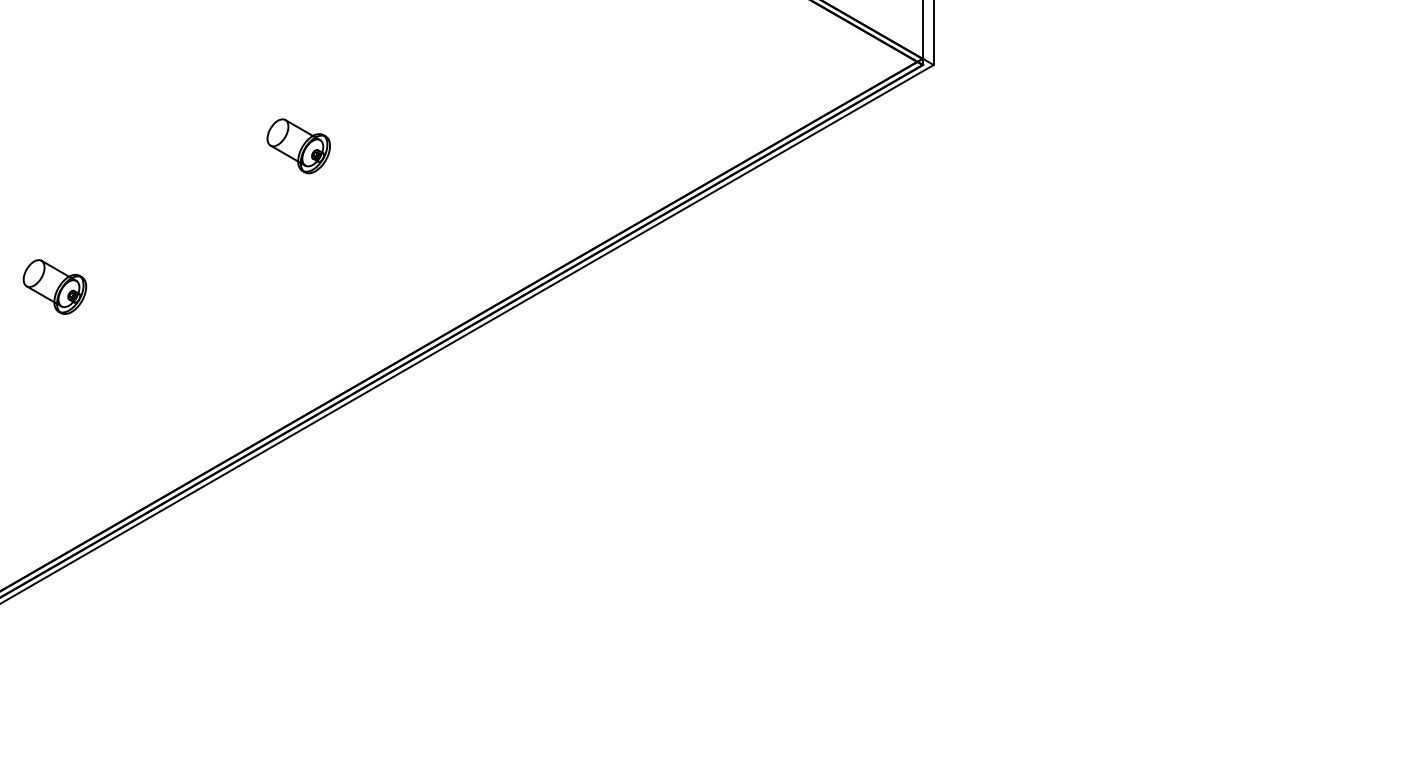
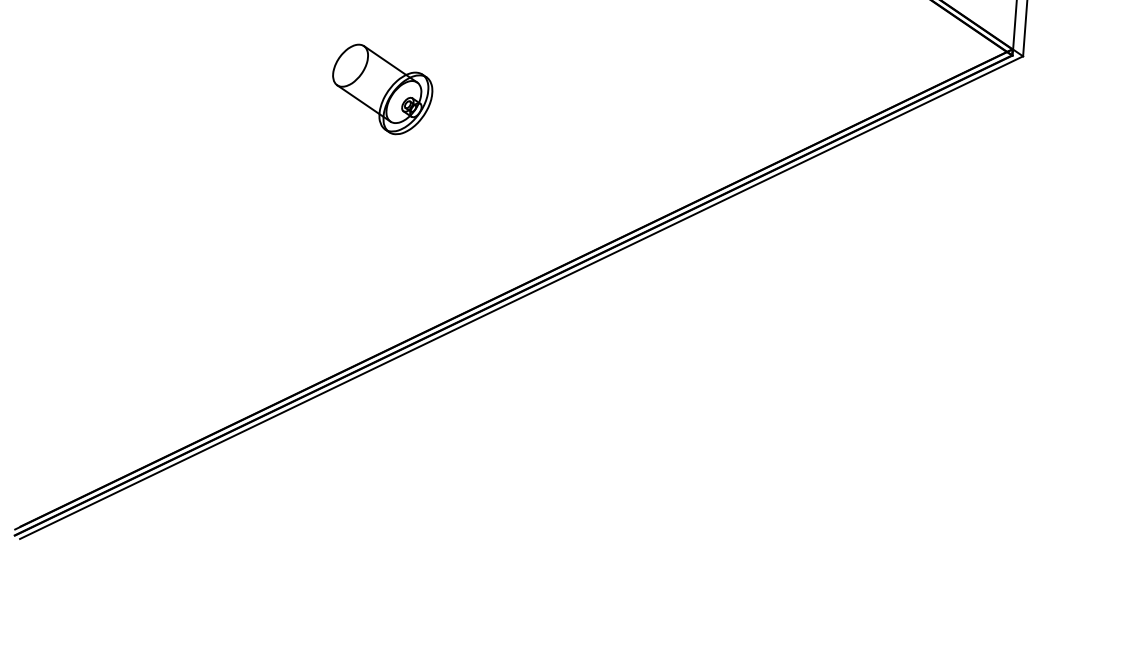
part: (298, 146) -> (381, 90), size x1.6
part: (54, 286) -> (127, 211), removed

